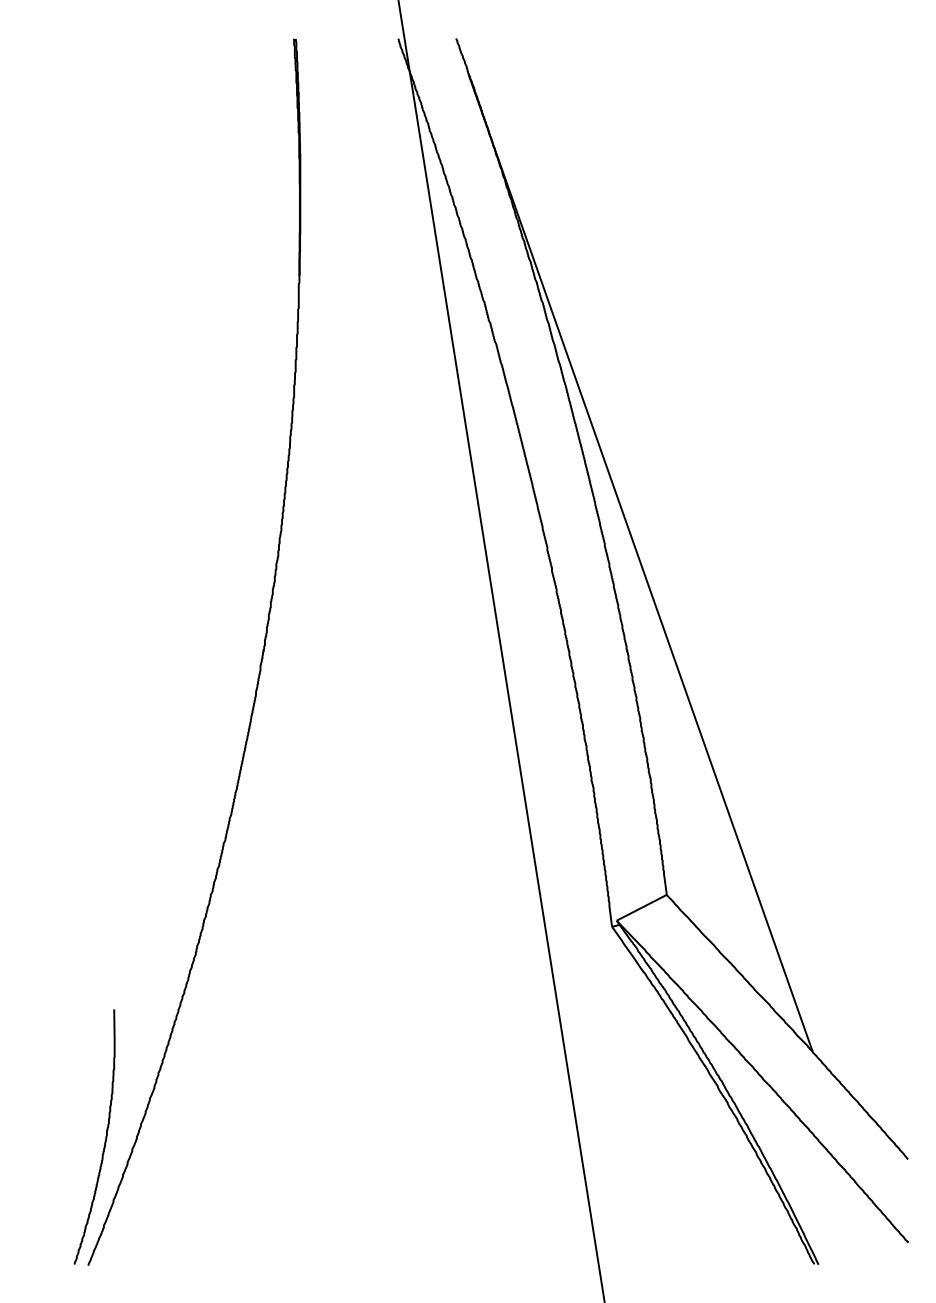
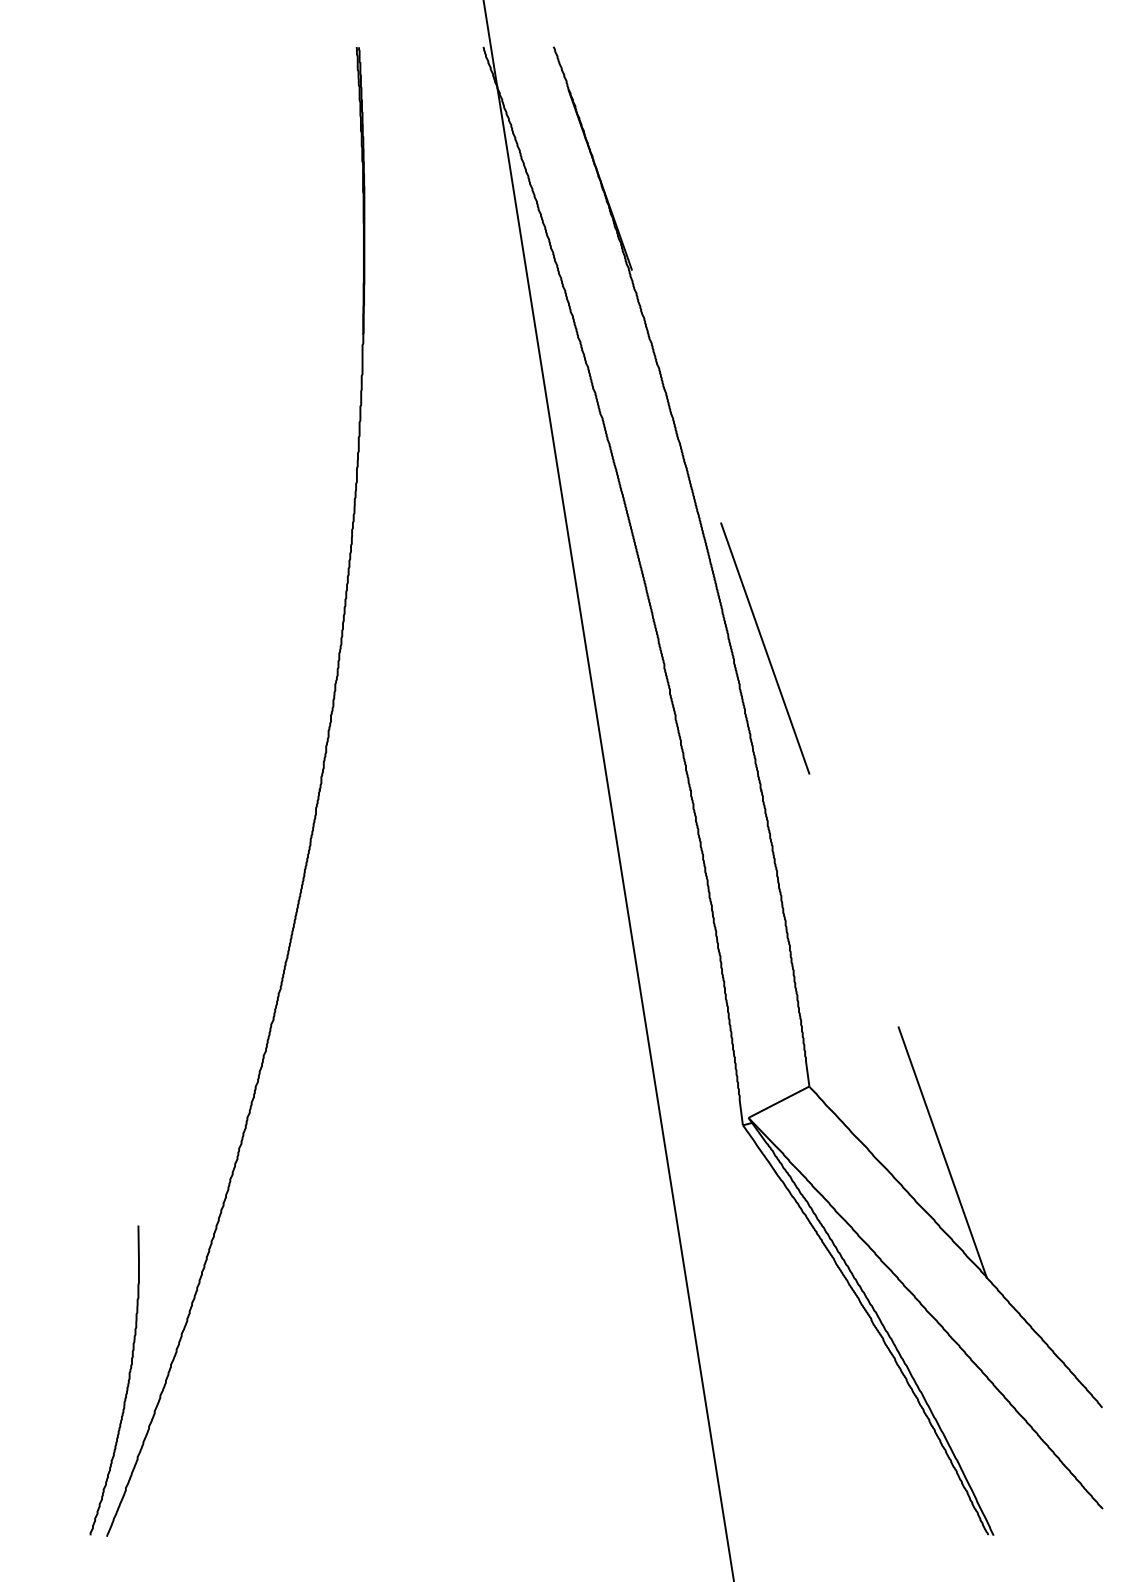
line: (640, 563) -> (777, 684), solid -> dashed

